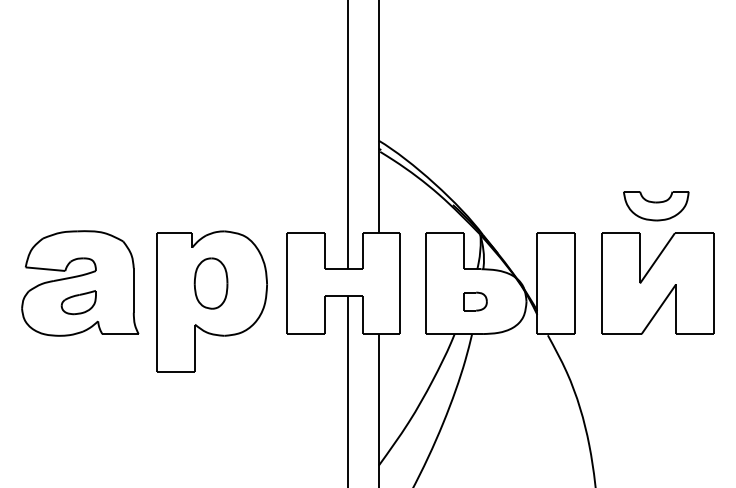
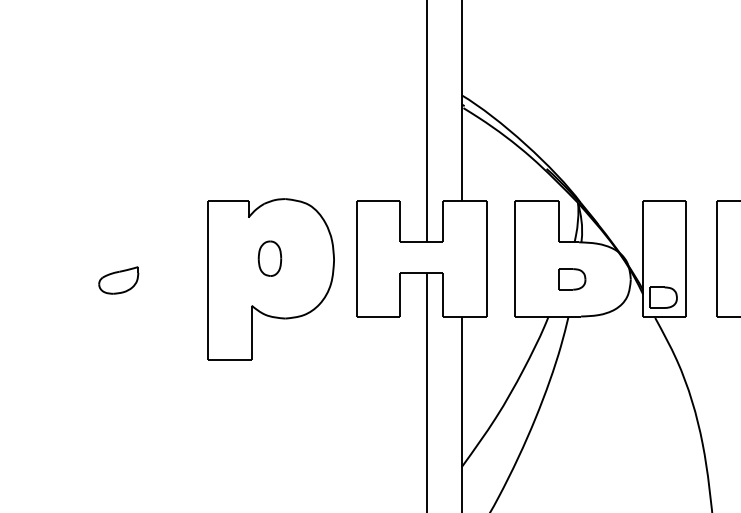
part: (80, 283) -> (120, 258), removed
part: (210, 283) -> (269, 258), size x0.6
part: (555, 317) -> (663, 297), added

